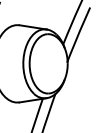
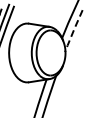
line: (78, 35) -> (73, 31), solid -> dashed

